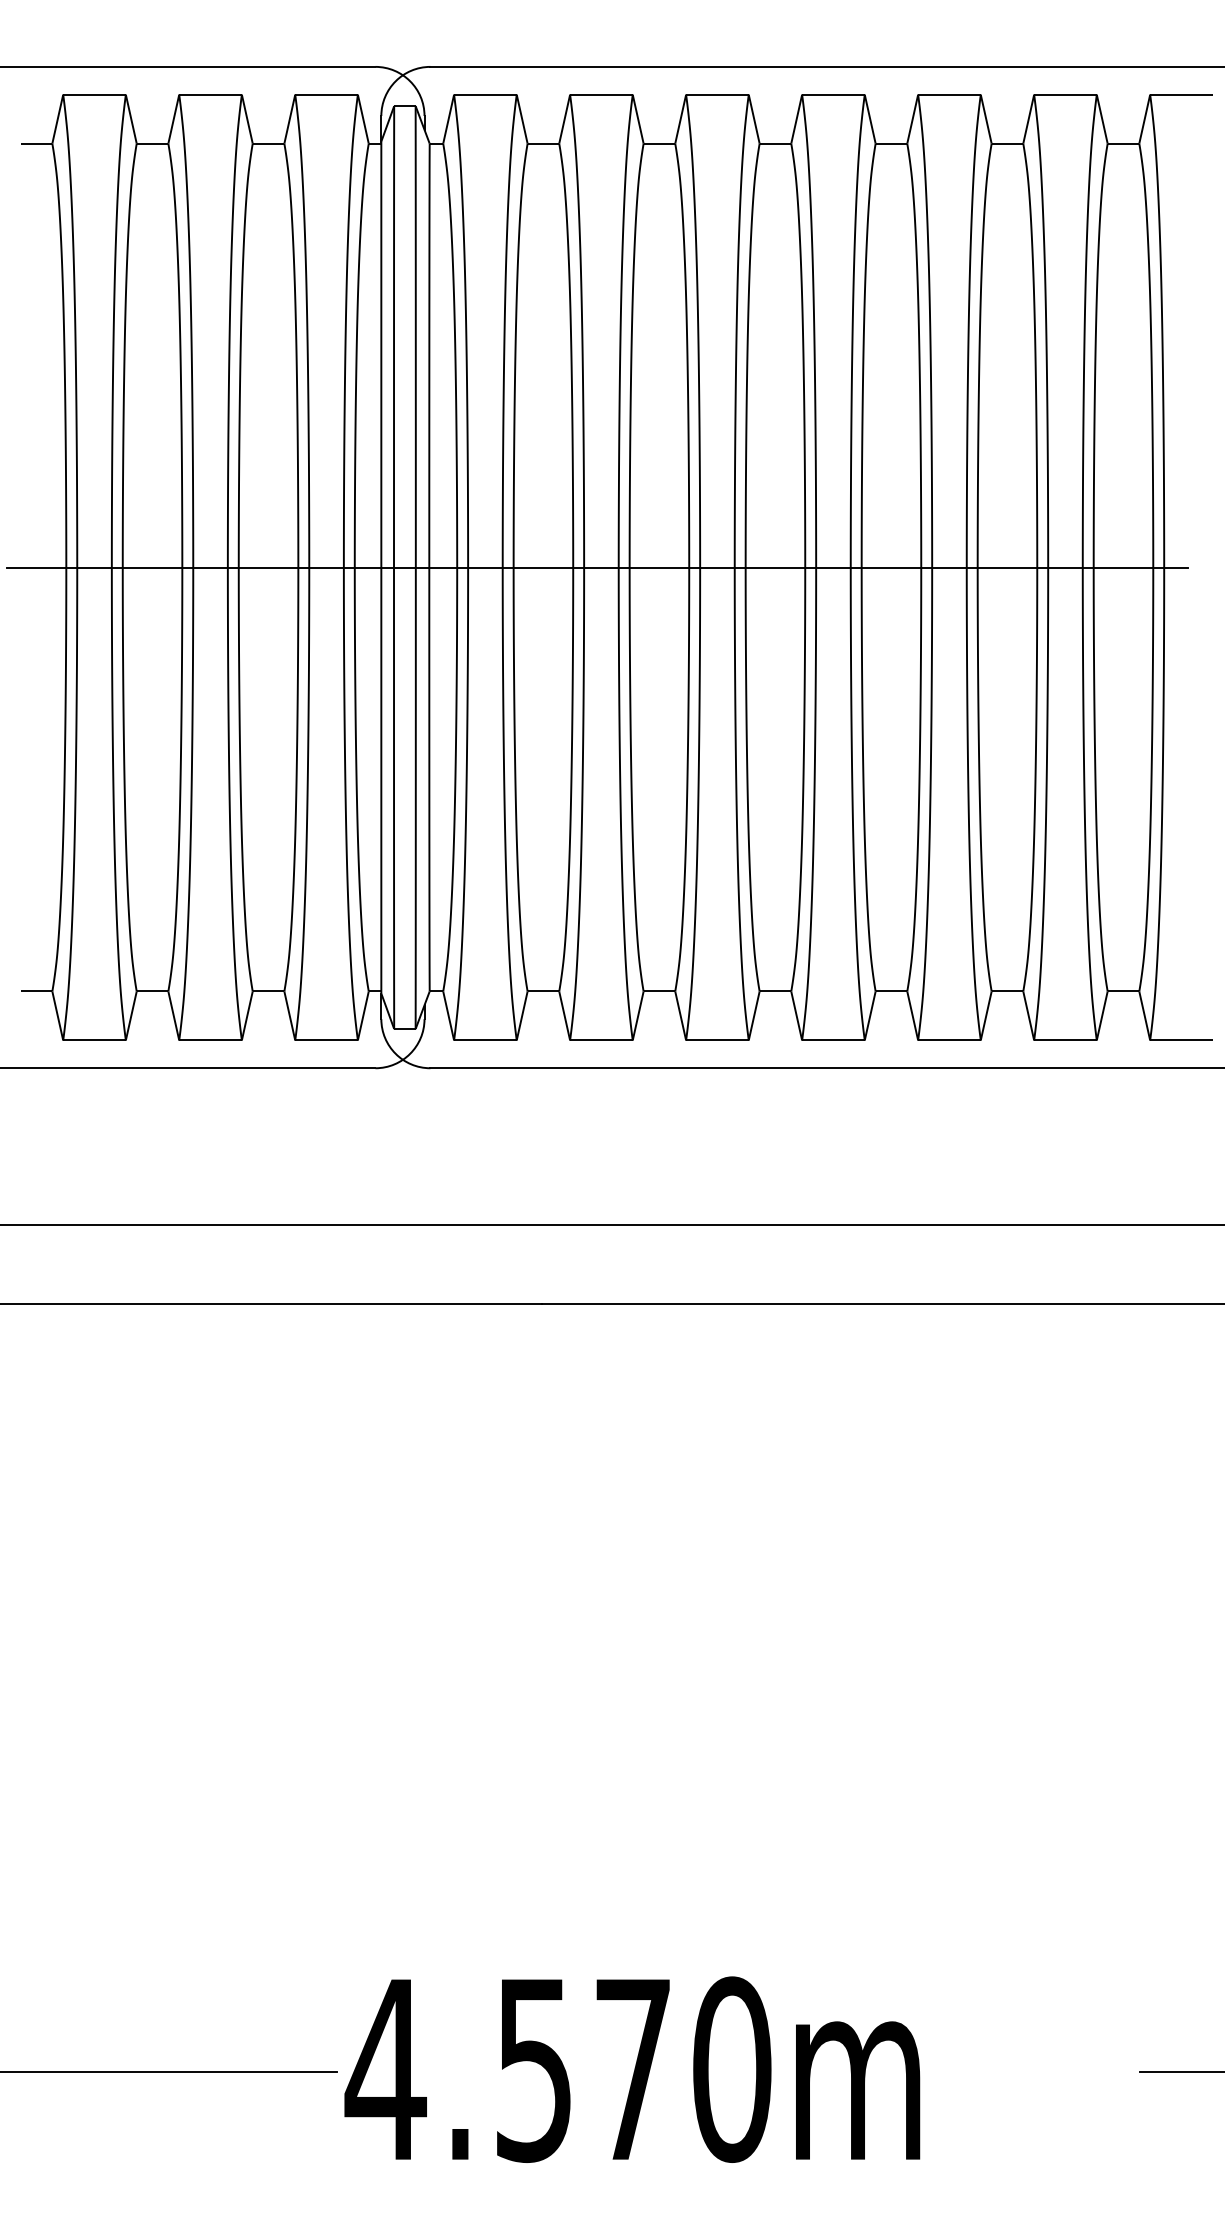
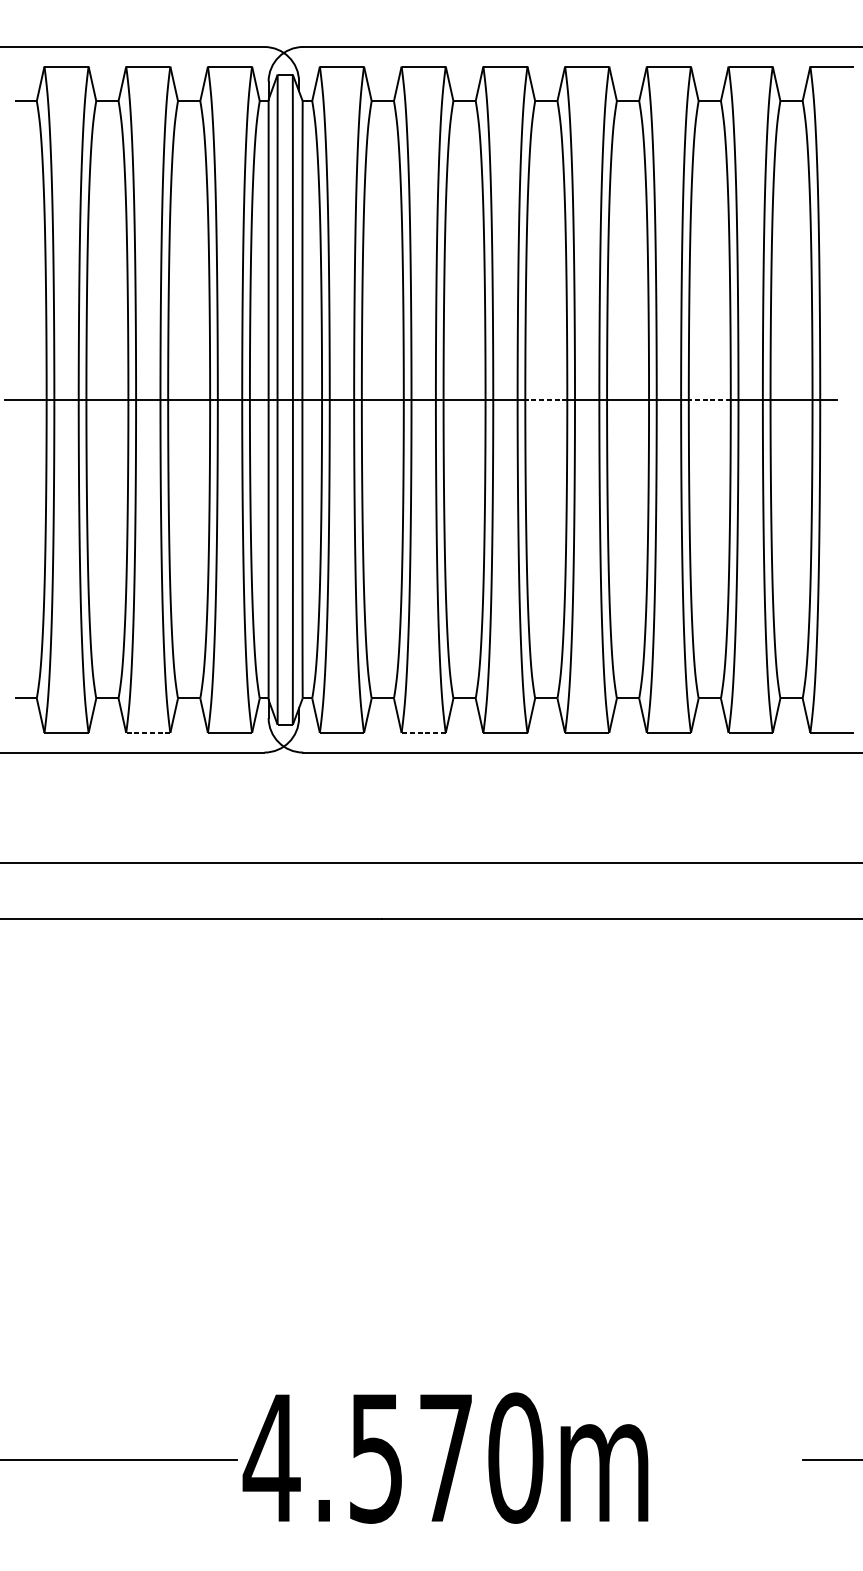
line: (775, 567) -> (546, 399), solid -> dashed
line: (1007, 567) -> (709, 399), solid -> dashed
line: (210, 1040) -> (148, 733), solid -> dashed
line: (601, 1040) -> (423, 733), solid -> dashed

